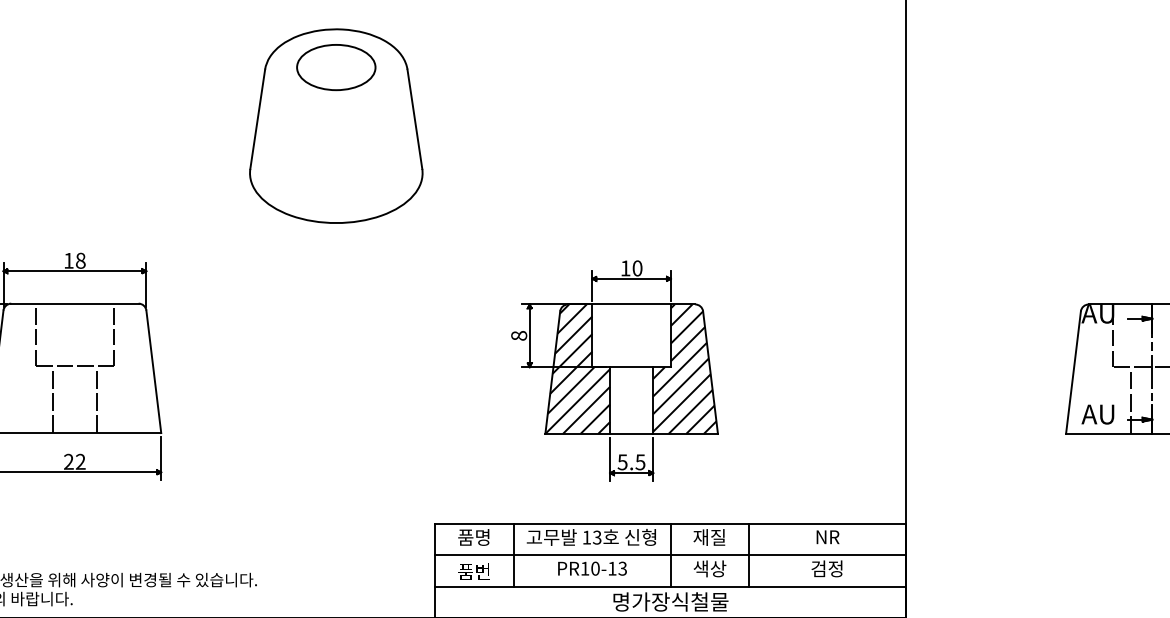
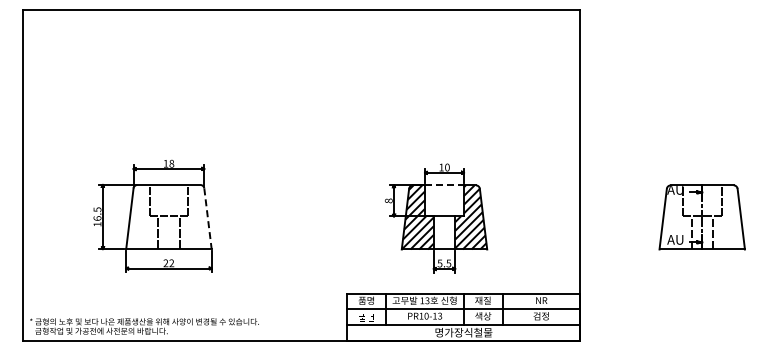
part: (334, 124) -> (297, 96), removed
line: (633, 304) -> (445, 185), solid -> dashed
line: (152, 371) -> (207, 218), solid -> dashed

